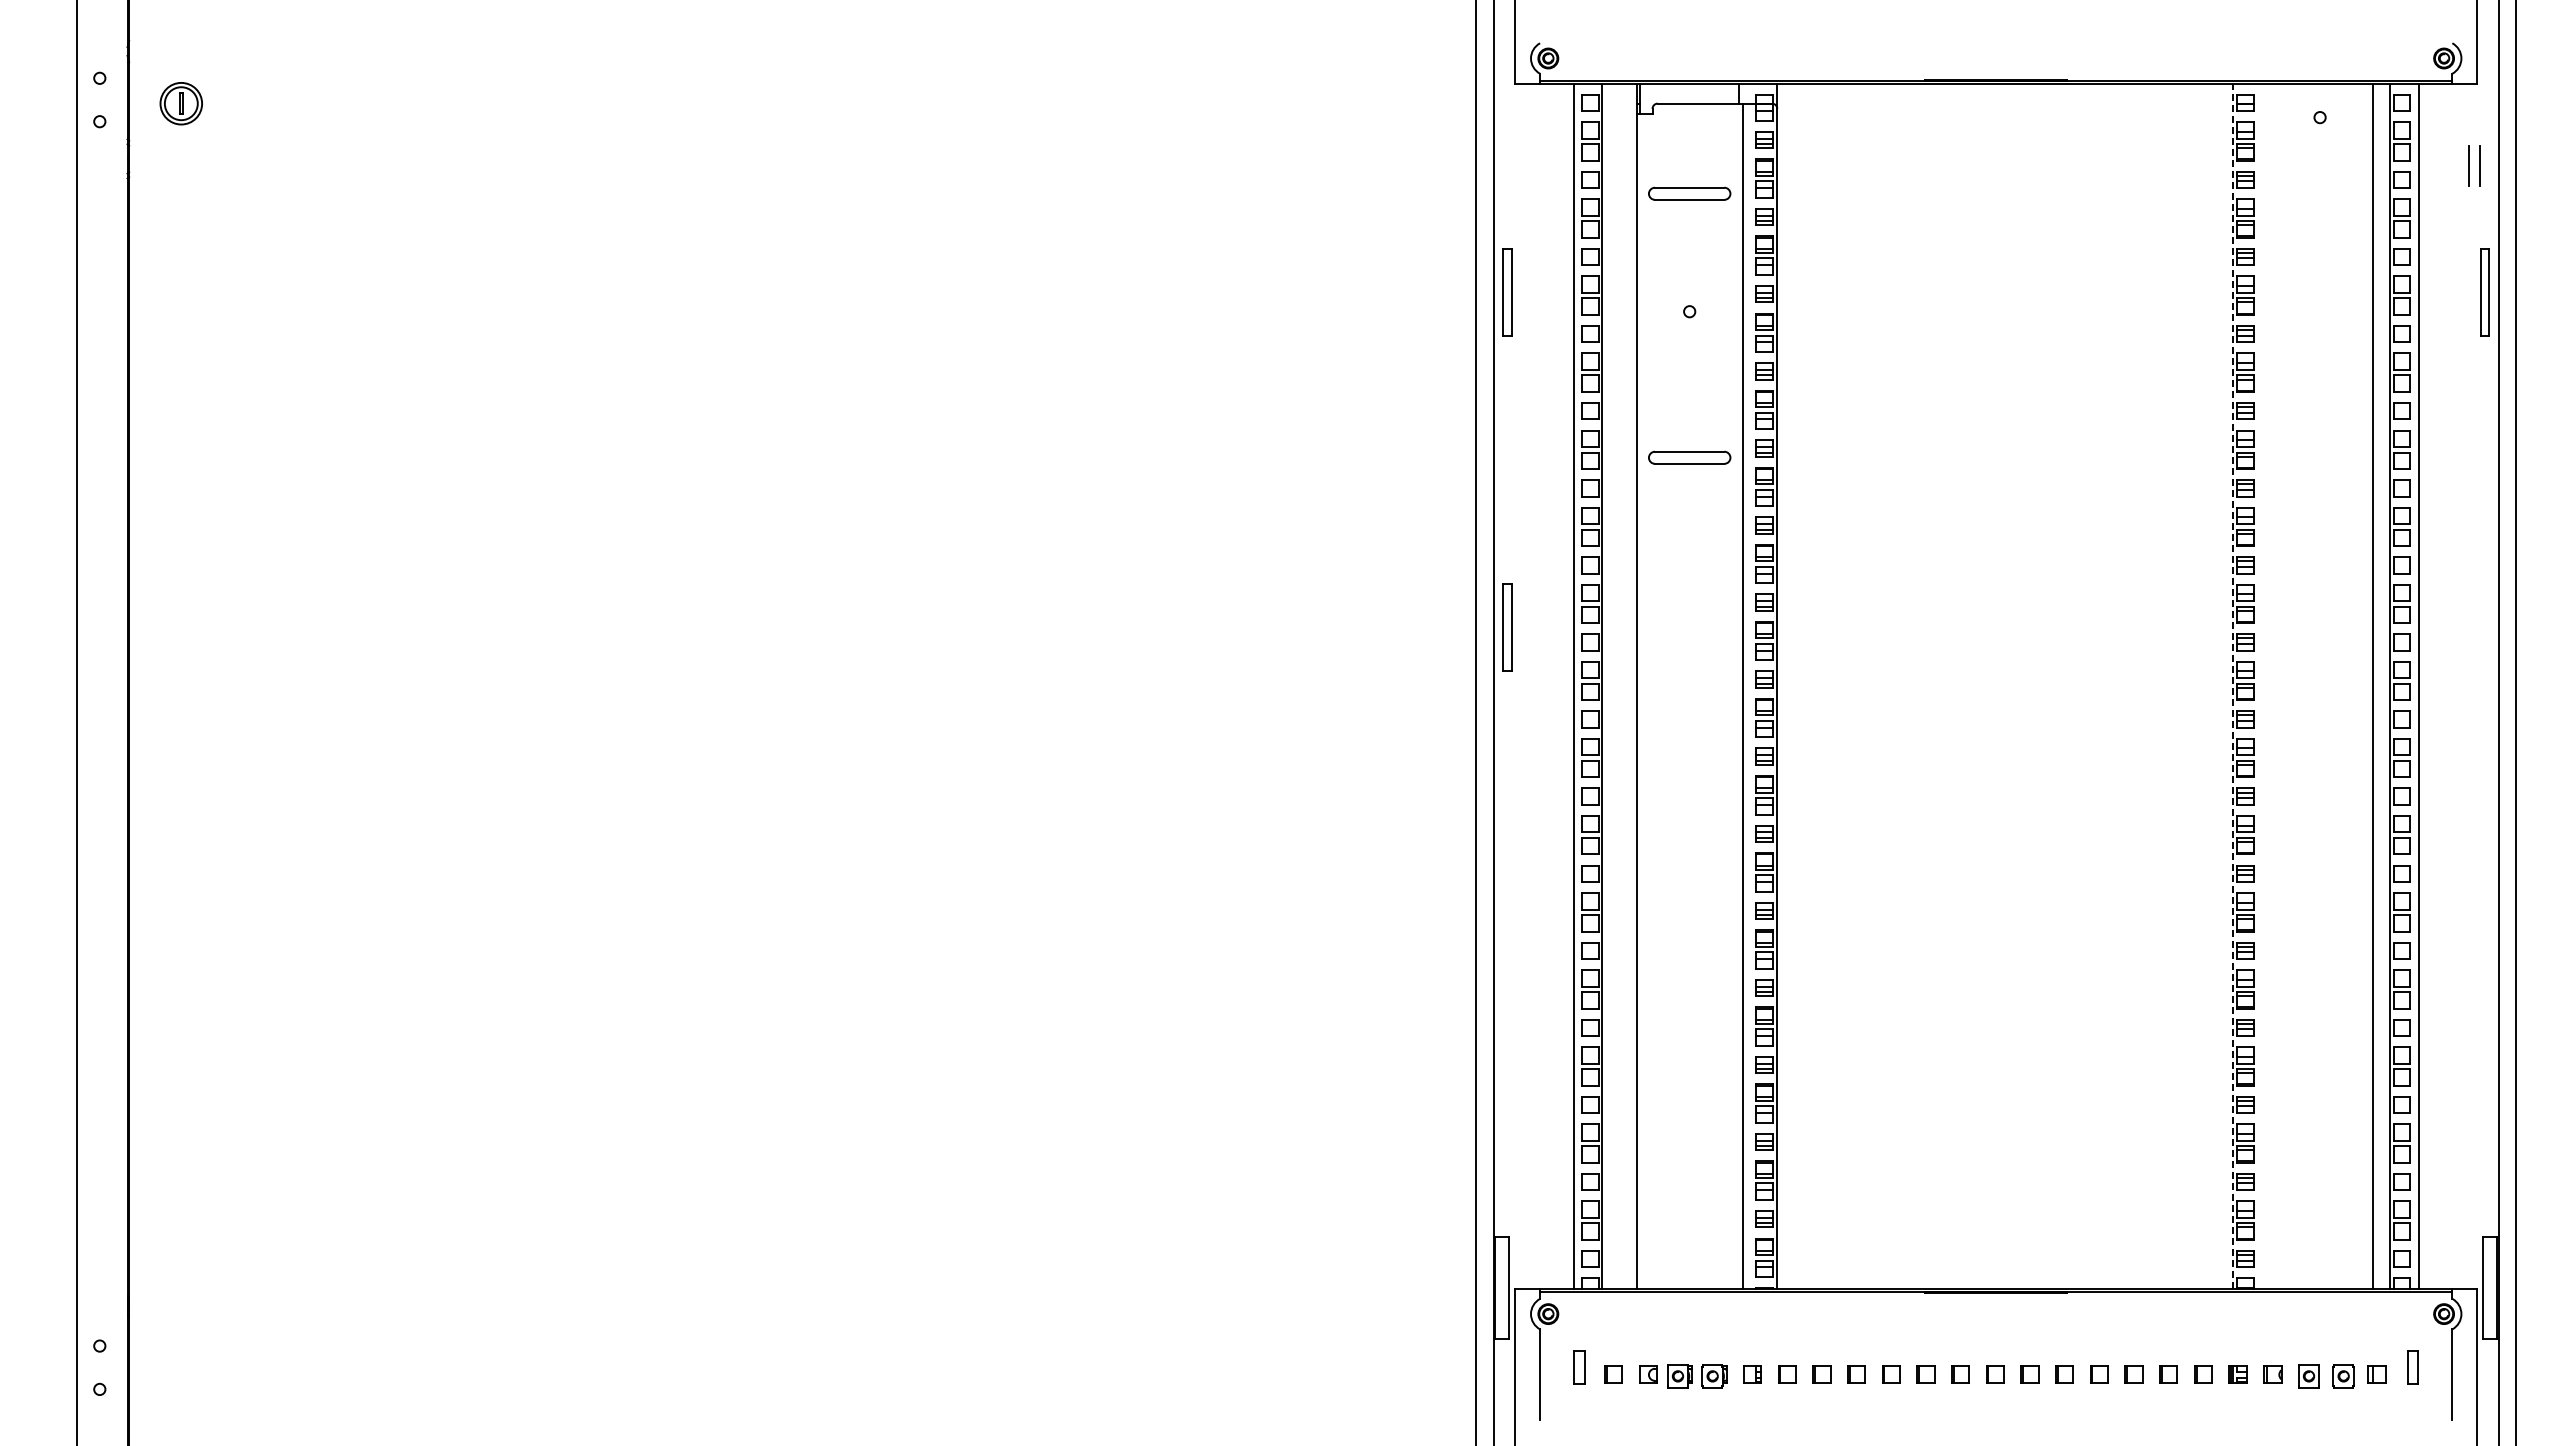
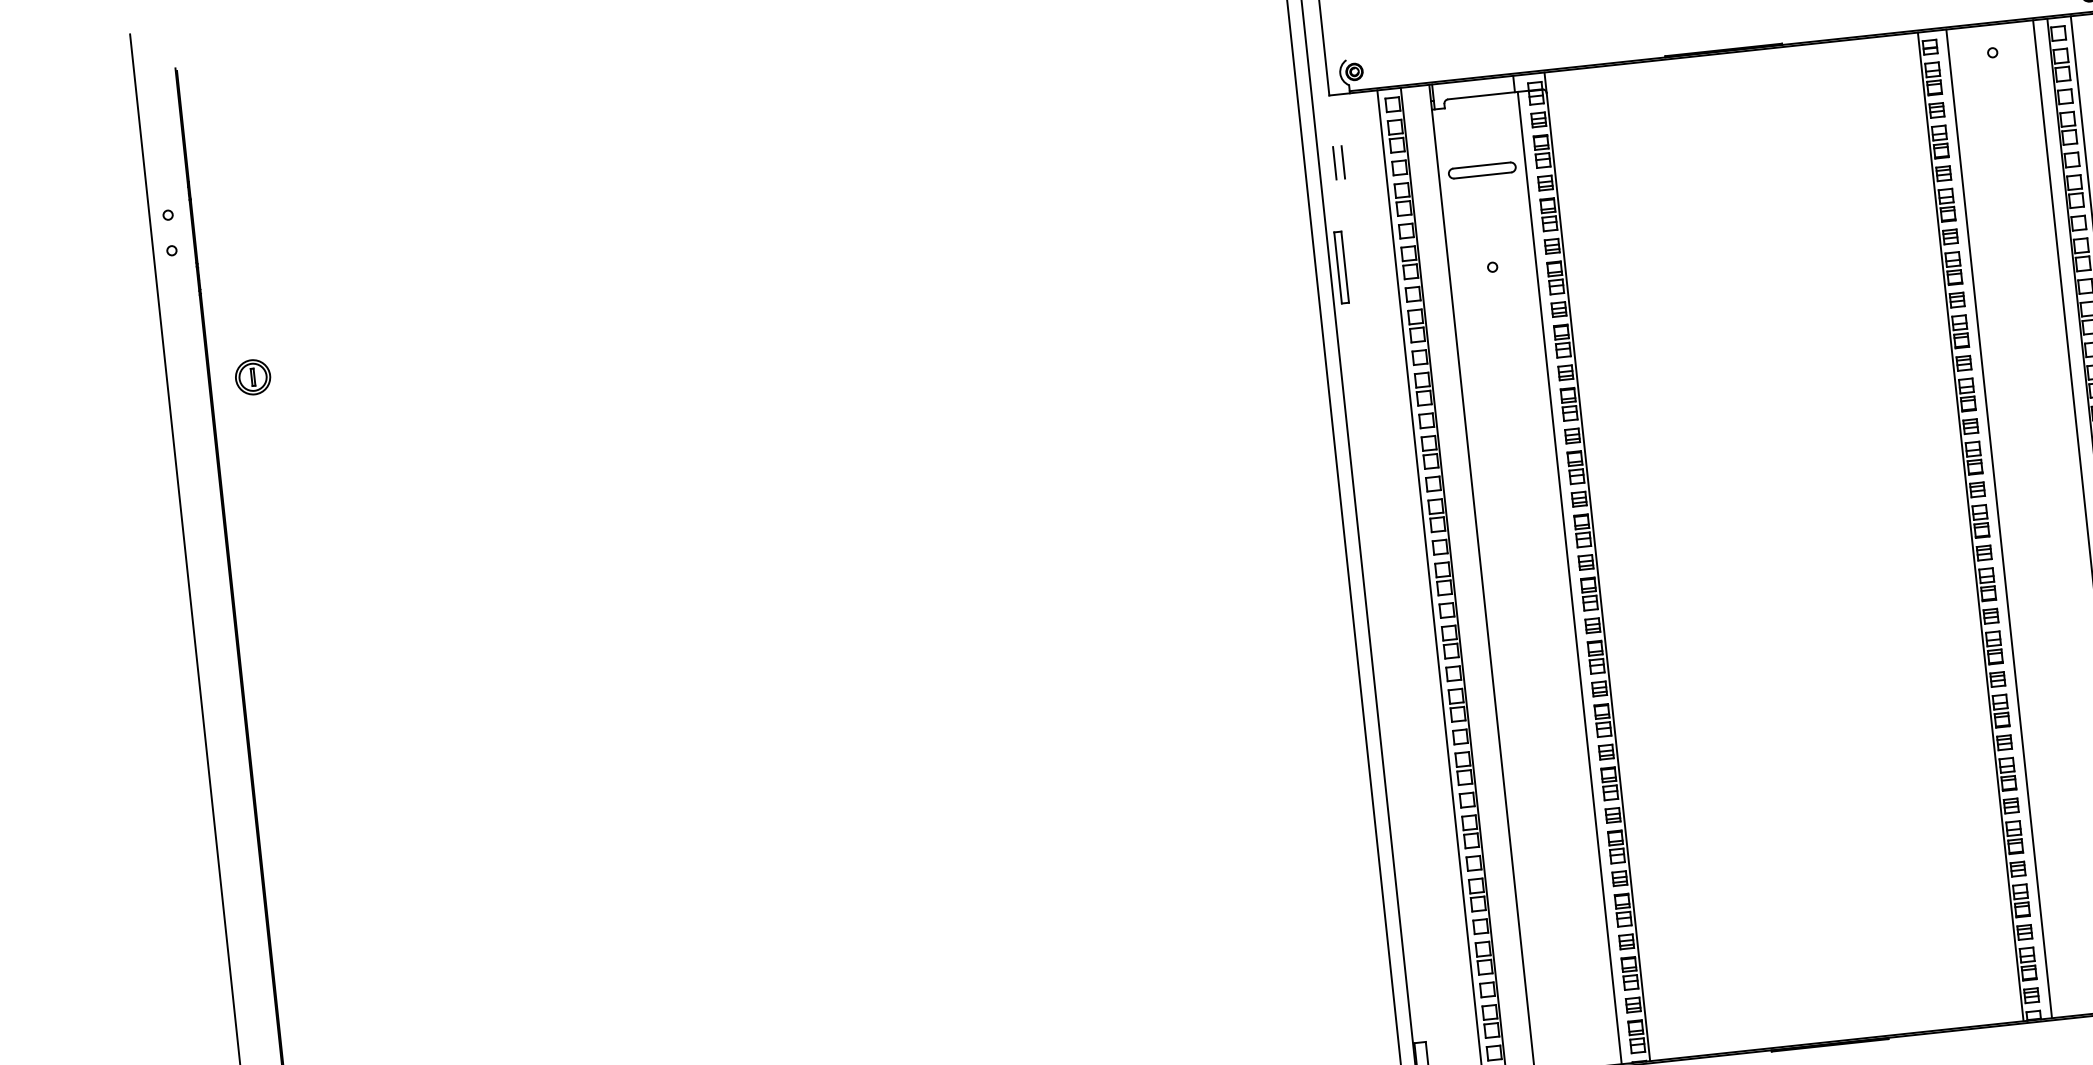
part: (180, 103) -> (252, 377), moved
line: (1512, 165) -> (1334, 162), added
line: (1523, 165) -> (1343, 161), added
part: (1689, 457) -> (1505, 386), removed
part: (1507, 627) -> (1370, 542), removed
line: (2267, 685) -> (1999, 523), added
line: (2232, 686) -> (1970, 527), dashed -> solid

